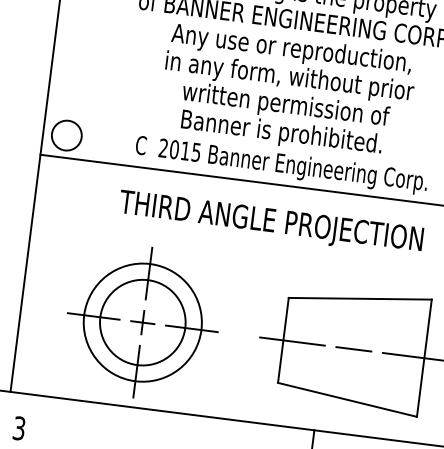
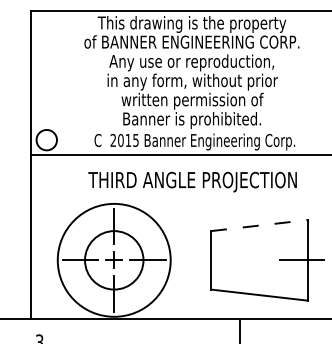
line: (360, 298) -> (259, 225), solid -> dashed
circle: (141, 322) -> (113, 260), size x1.4
line: (292, 341) -> (217, 260), removed
line: (353, 349) -> (259, 260), removed

